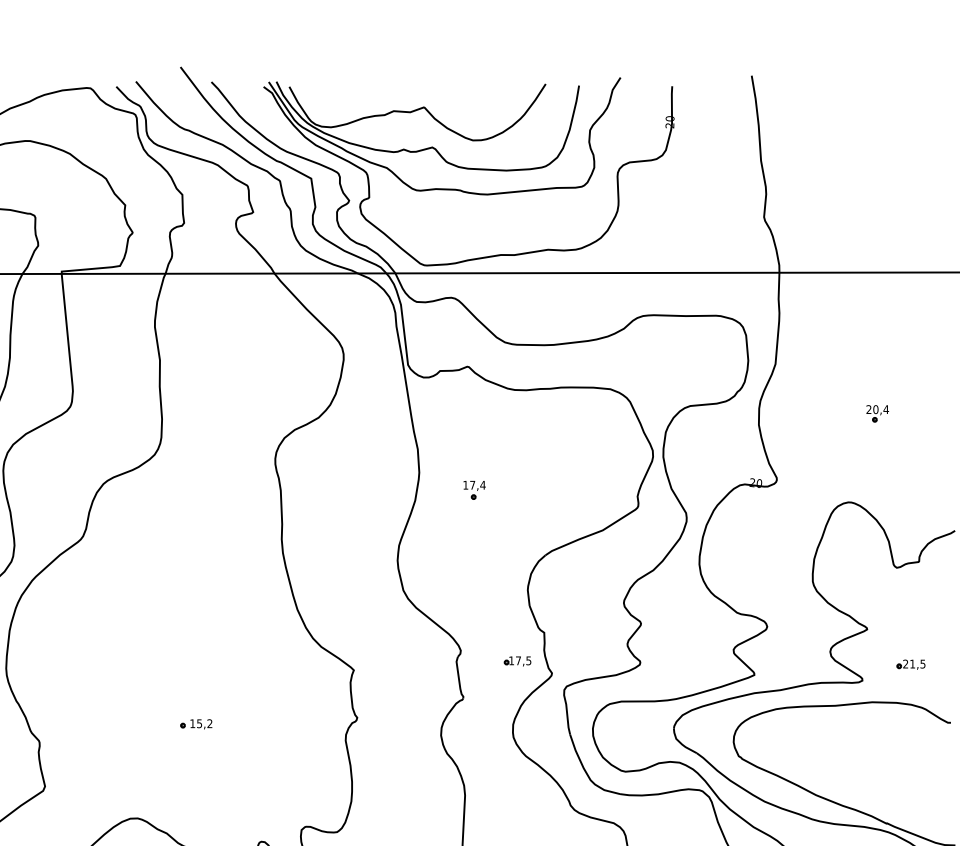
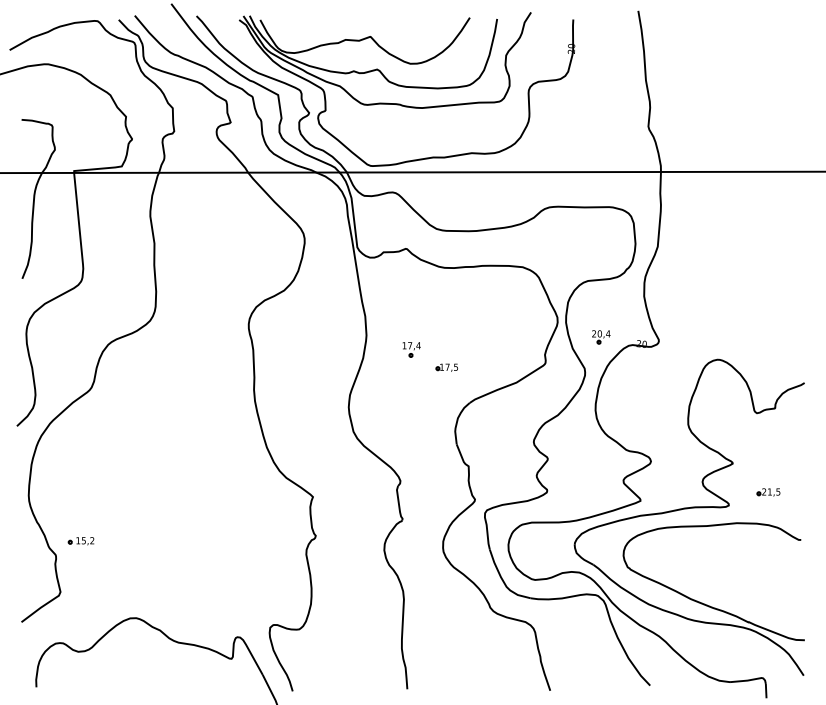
part: (877, 414) -> (601, 337), moved
part: (517, 661) -> (446, 367), moved
part: (195, 724) -> (80, 541), moved

